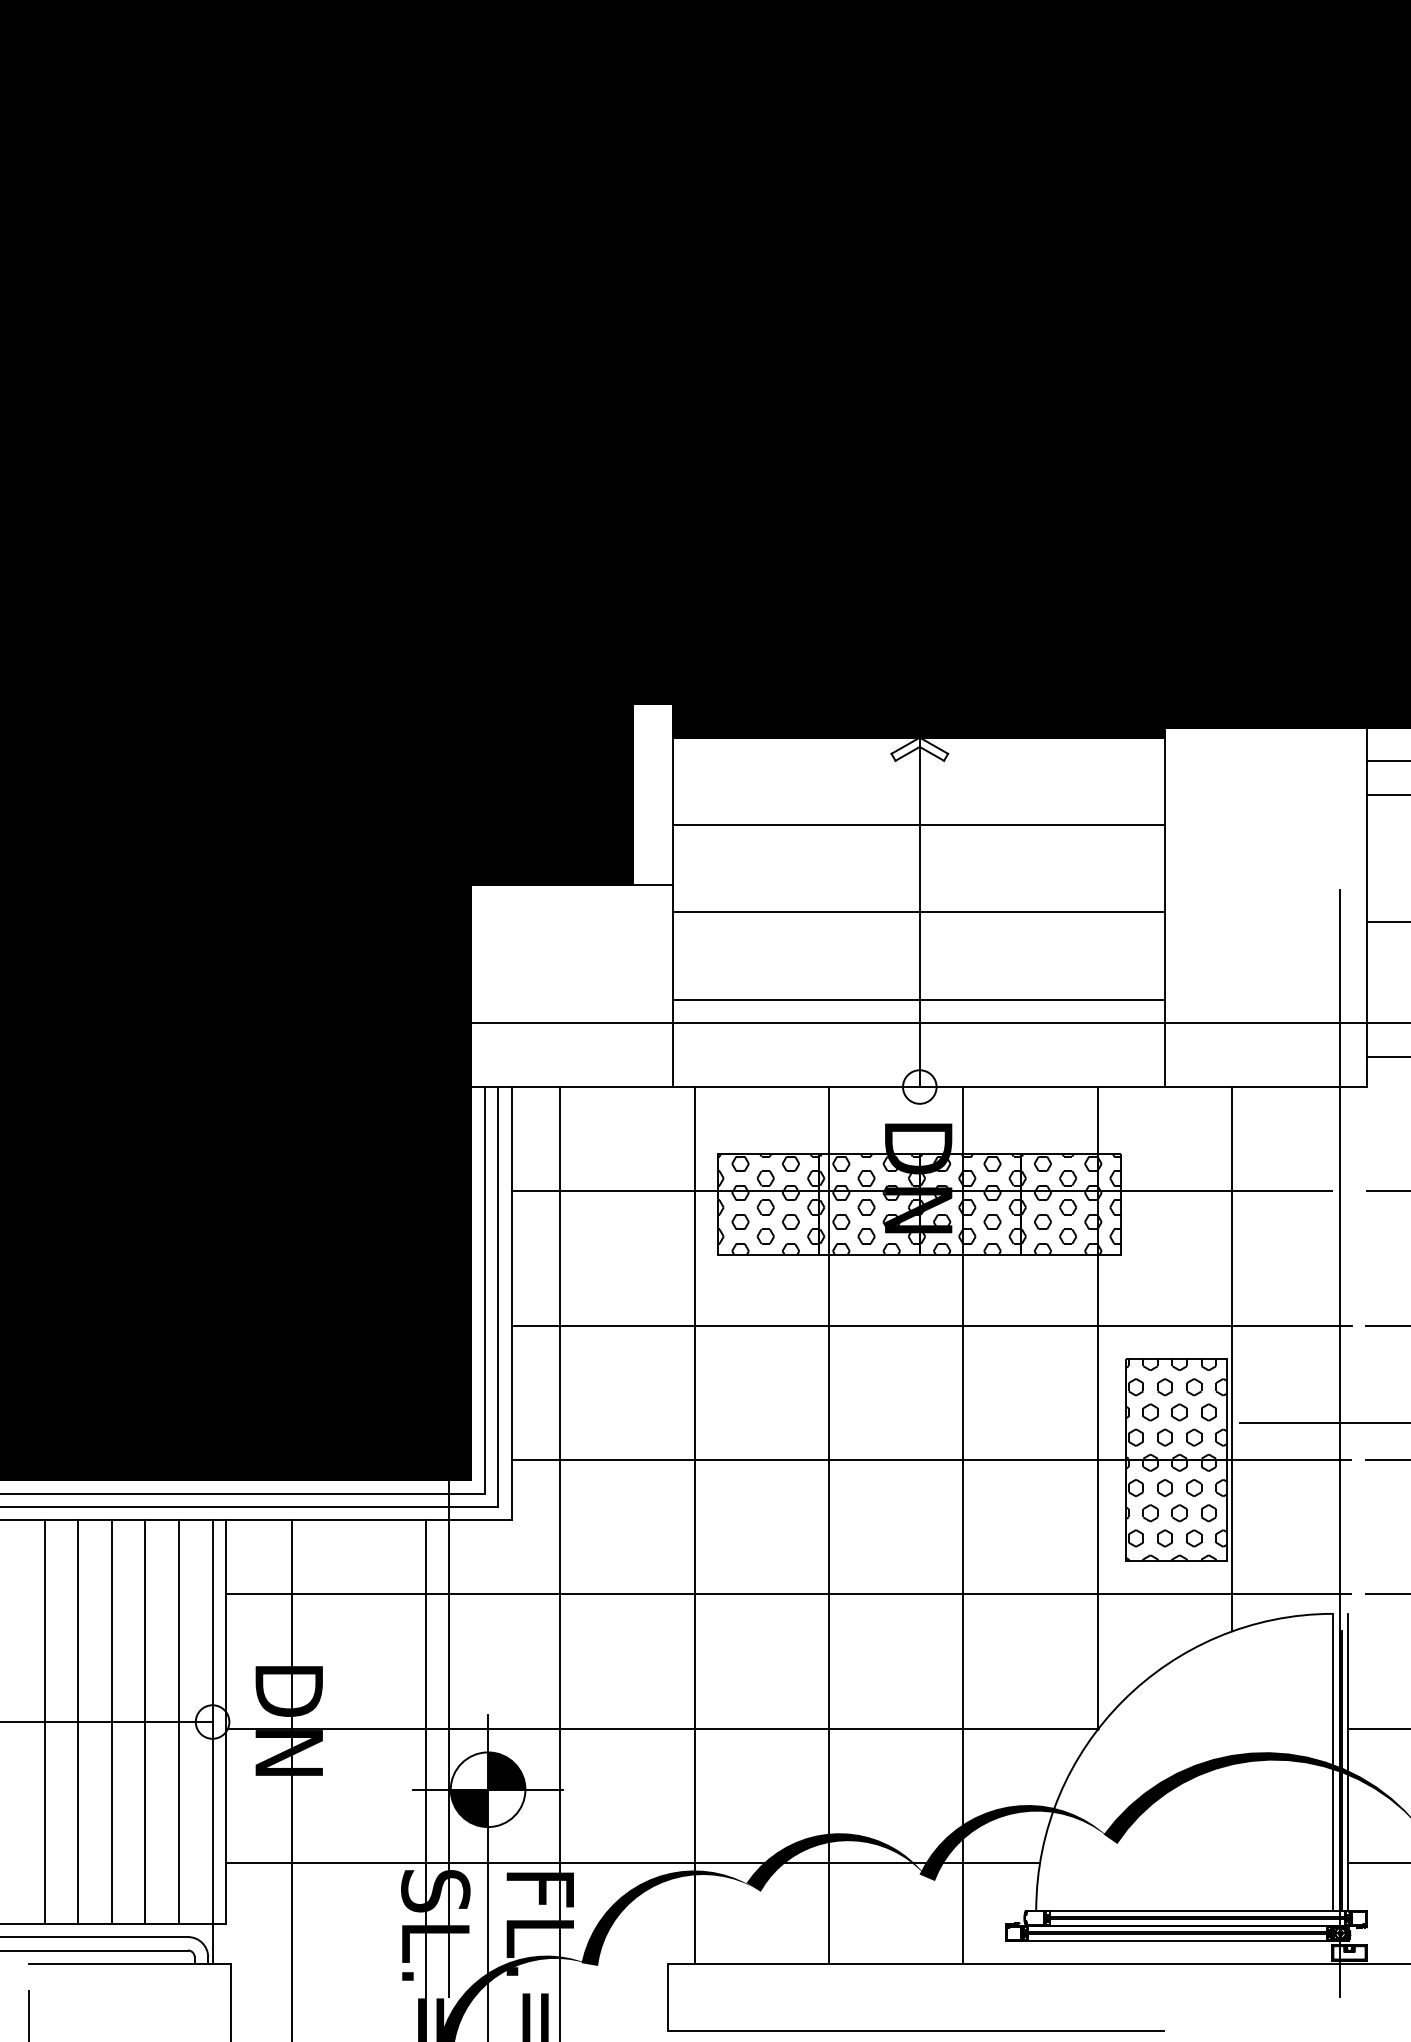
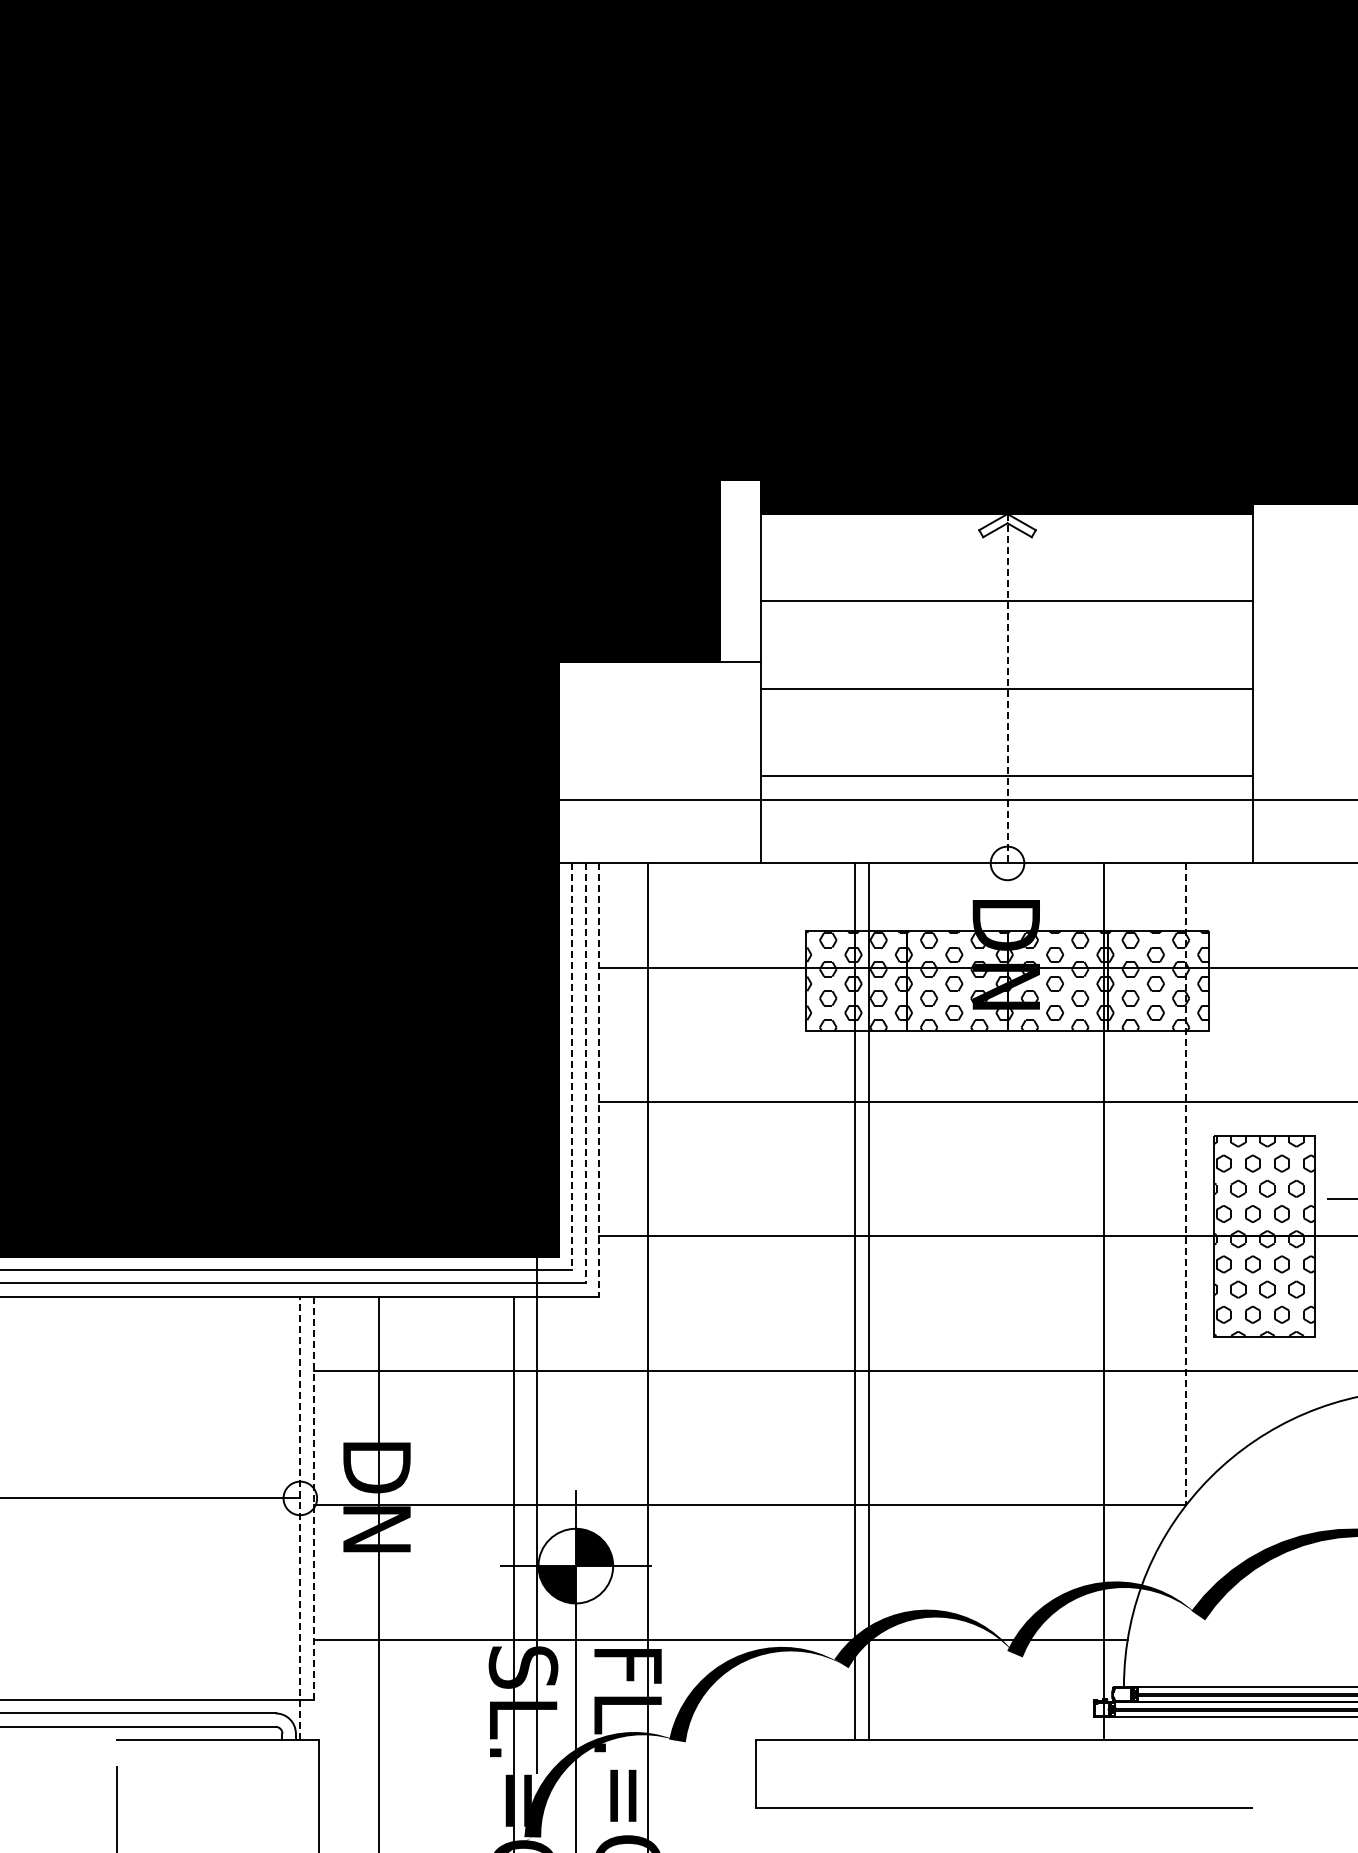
line: (919, 912) -> (1007, 688), solid -> dashed
line: (484, 1290) -> (572, 1066), solid -> dashed
line: (498, 1297) -> (586, 1073), solid -> dashed
line: (511, 1303) -> (599, 1079), solid -> dashed
line: (1232, 1359) -> (1320, 1135), removed
line: (1097, 1408) -> (1185, 1184), solid -> dashed
line: (694, 1525) -> (855, 1301), moved
line: (829, 1525) -> (869, 1301), moved
line: (963, 1525) -> (1104, 1301), moved
line: (44, 1721) -> (132, 1497), removed
line: (78, 1721) -> (166, 1497), removed
line: (111, 1721) -> (199, 1497), removed
line: (145, 1721) -> (233, 1497), removed
line: (179, 1721) -> (267, 1497), removed
line: (226, 1722) -> (314, 1498), solid -> dashed
line: (212, 1742) -> (300, 1518), solid -> dashed

